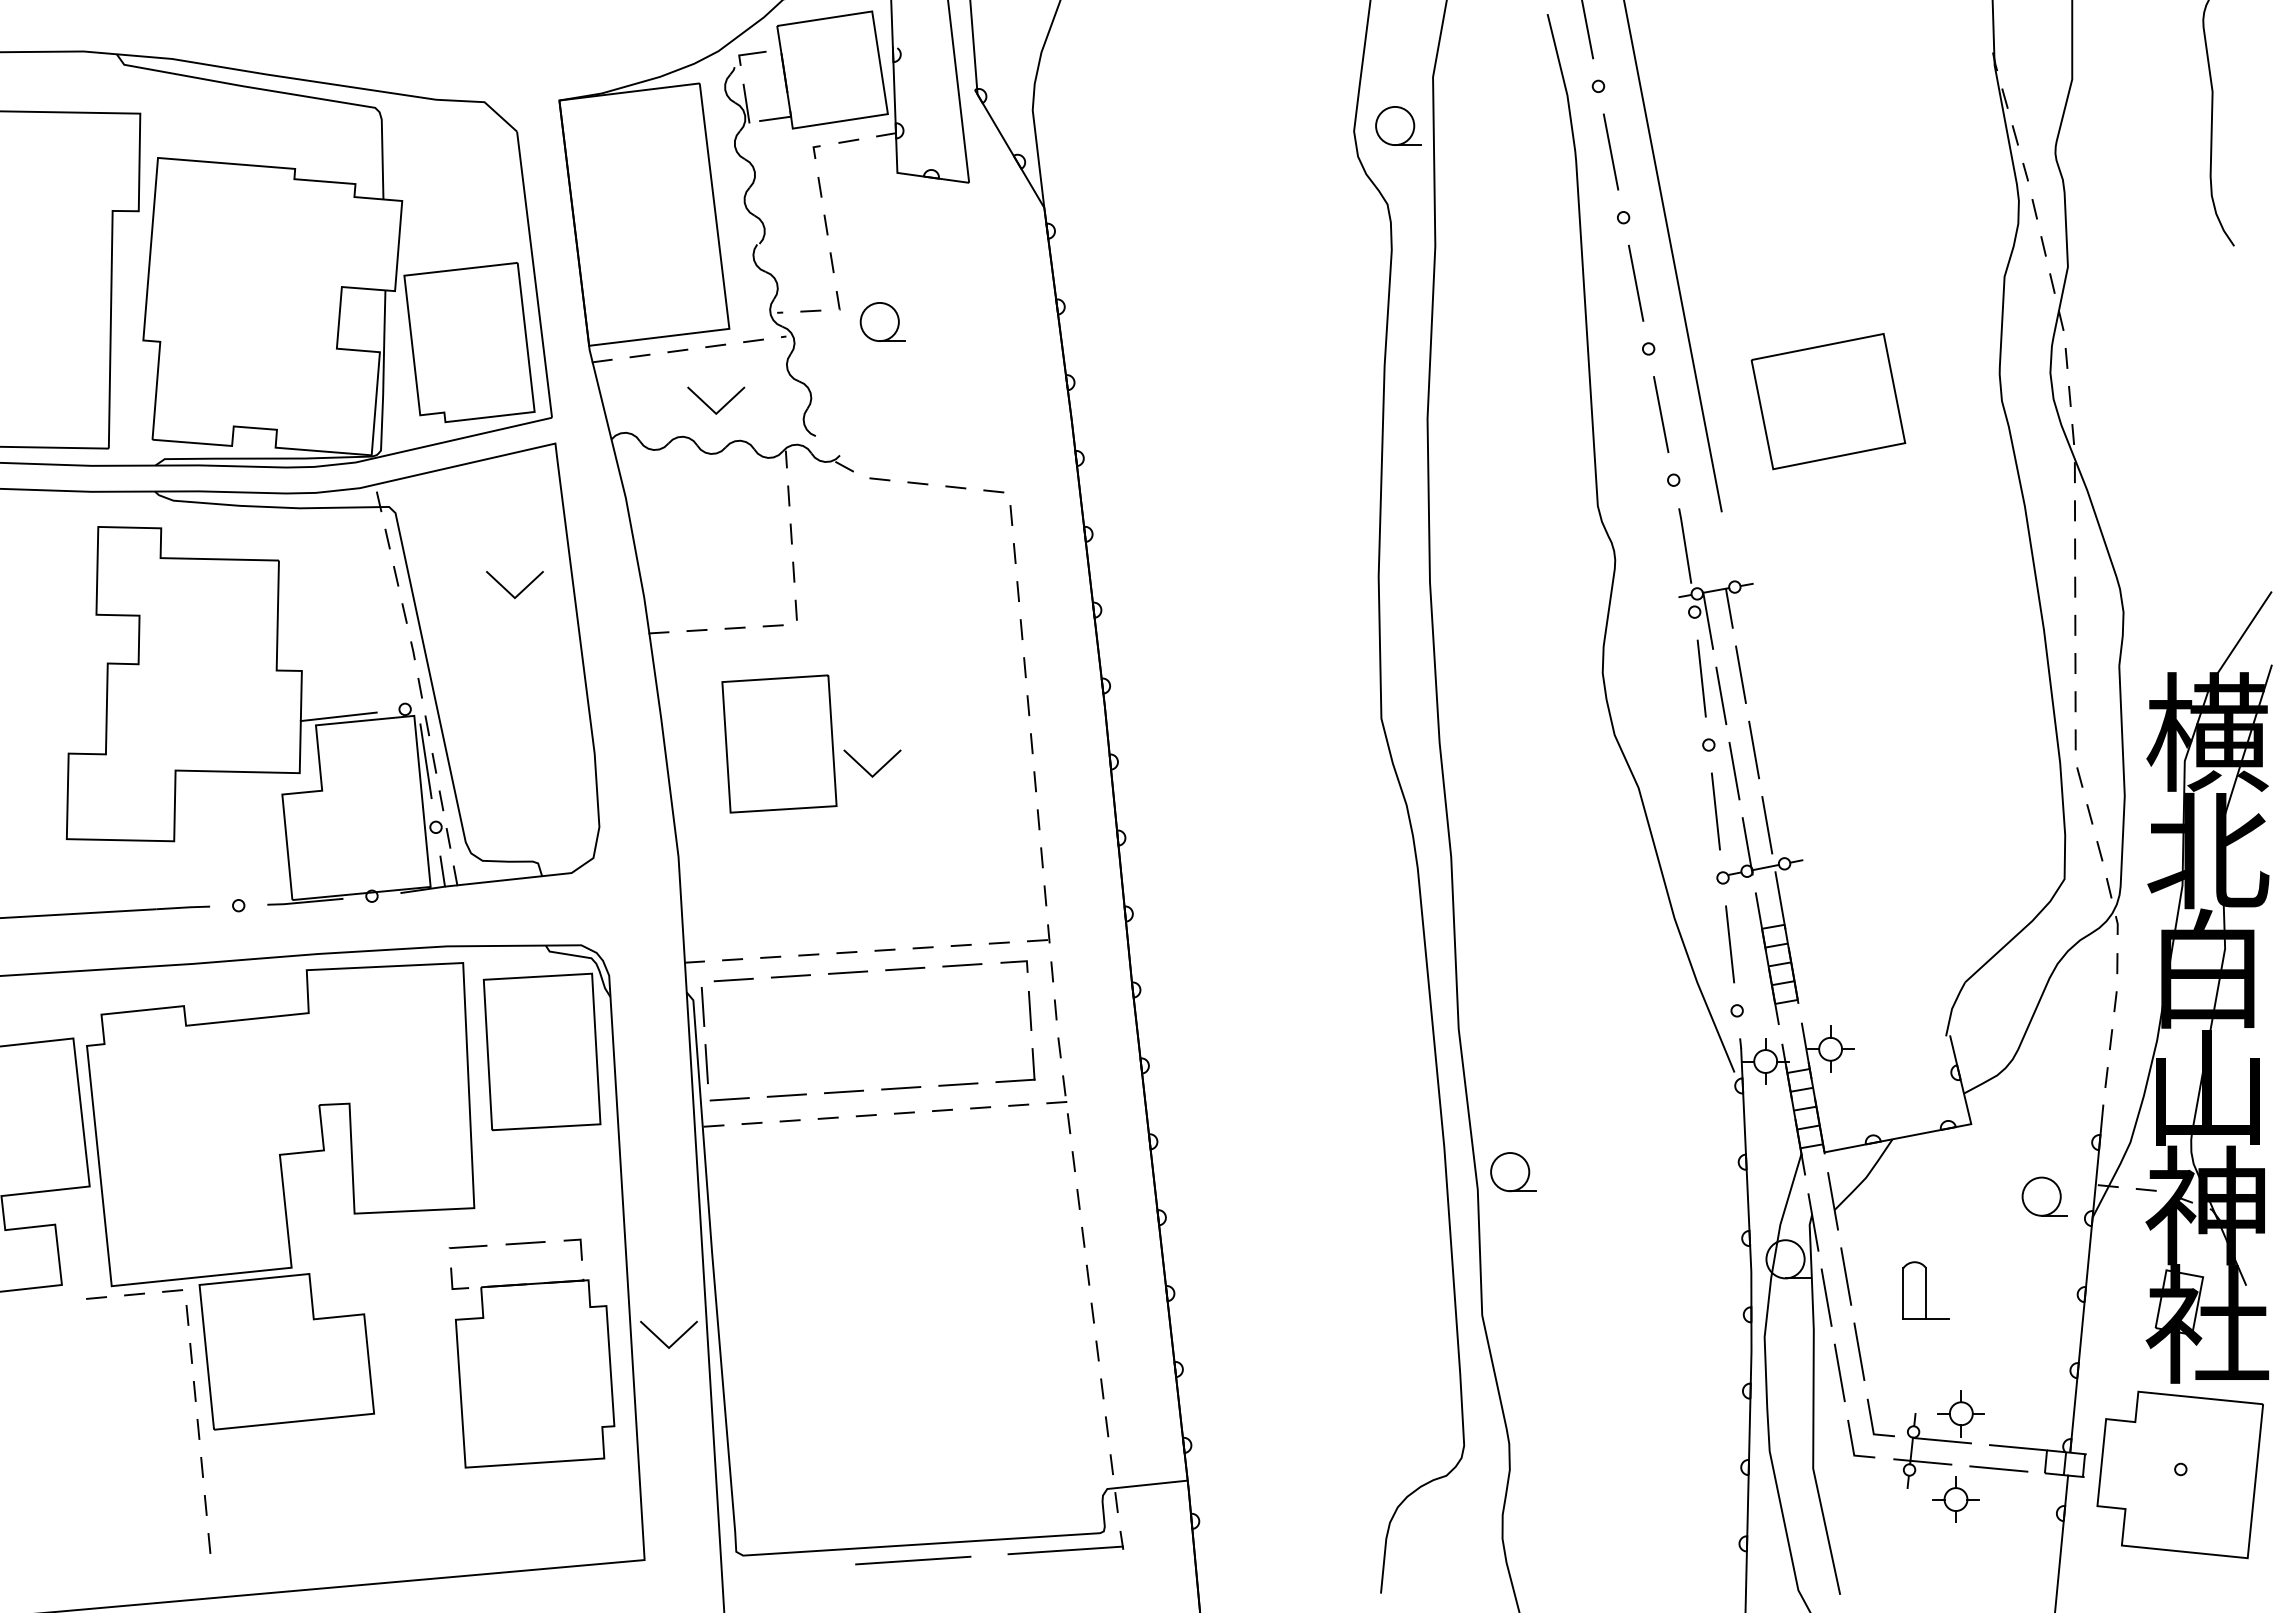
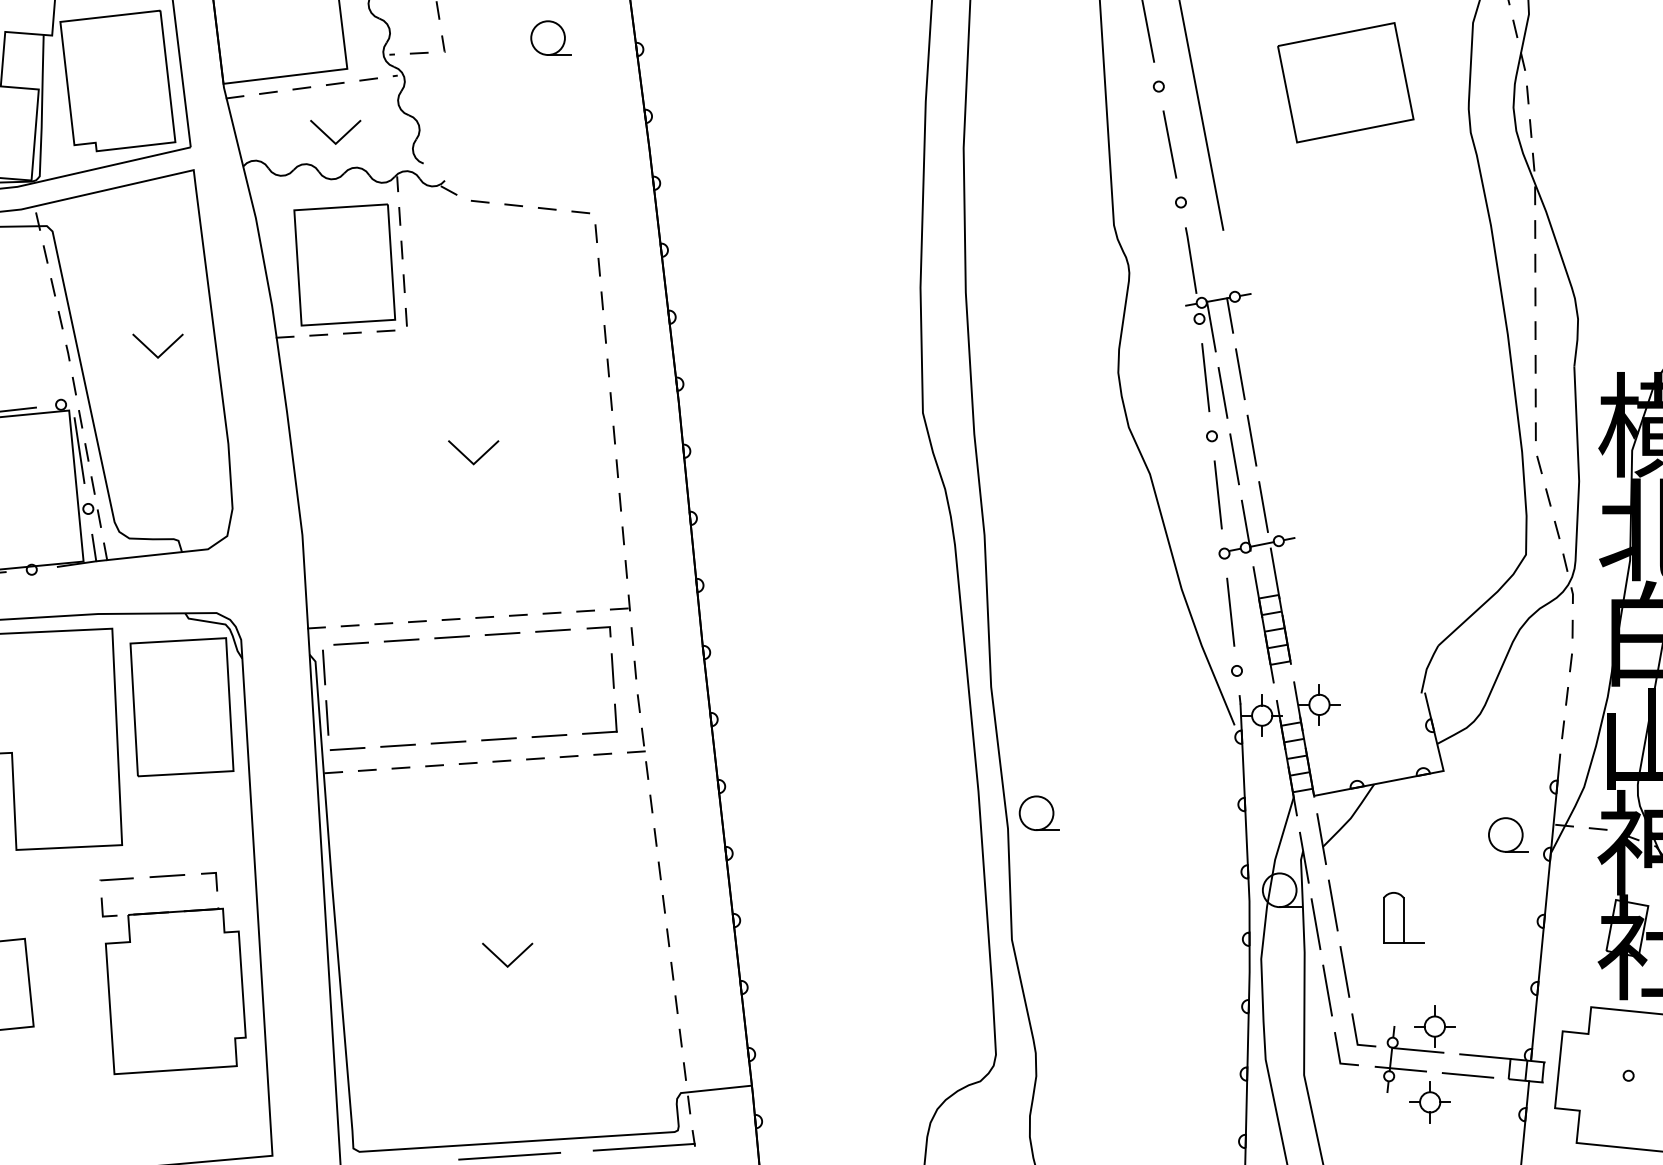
part: (882, 321) -> (550, 37), moved
part: (1828, 401) -> (1345, 82), moved
line: (508, 590) -> (152, 351), moved
part: (779, 743) -> (344, 264), moved
line: (662, 1340) -> (501, 960), moved

